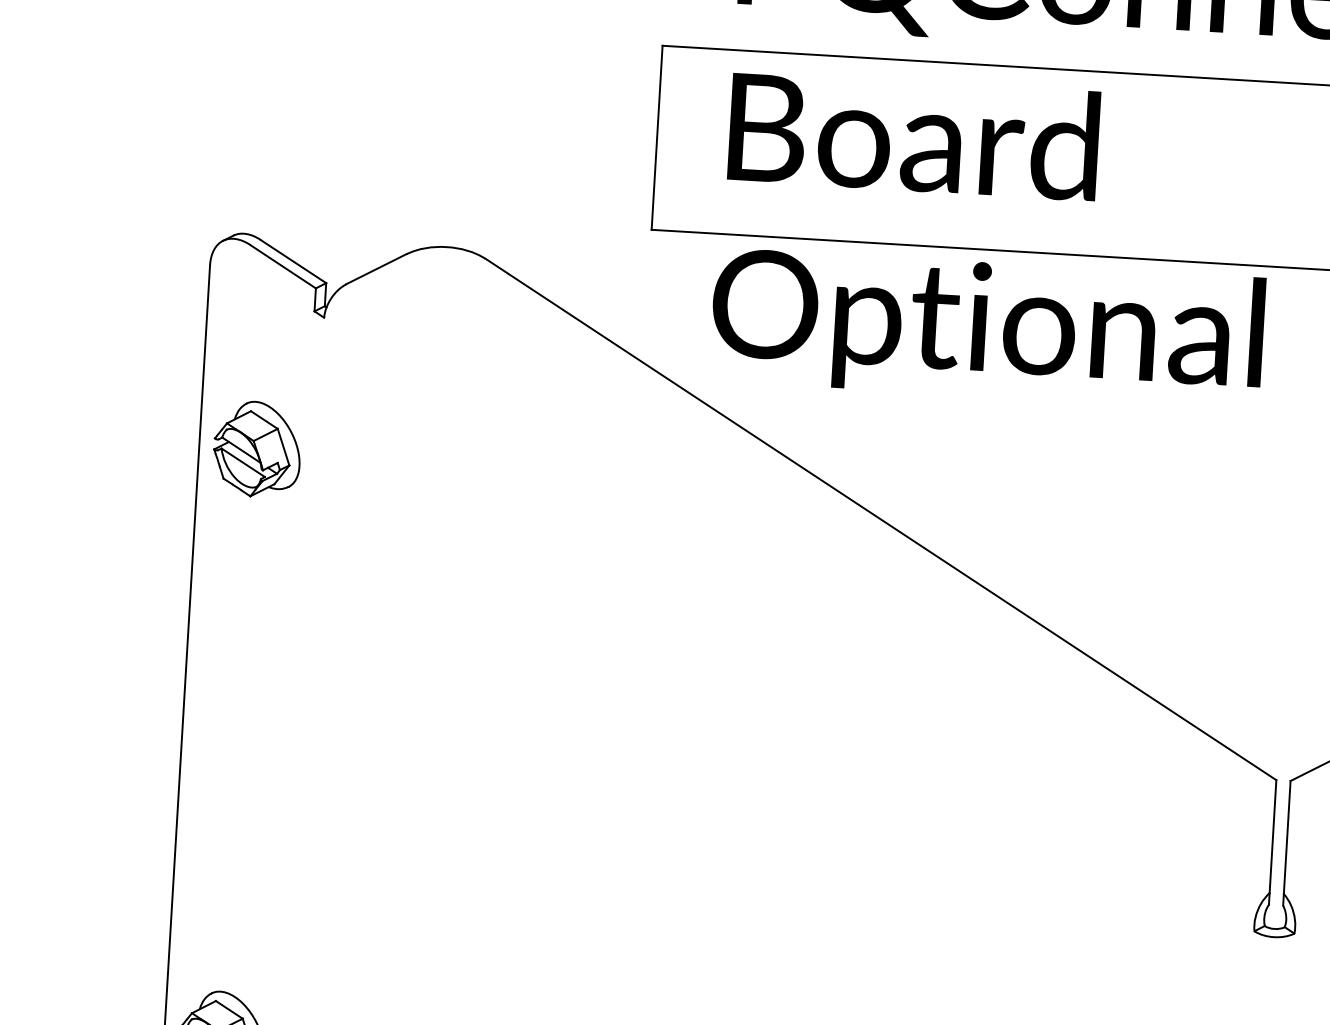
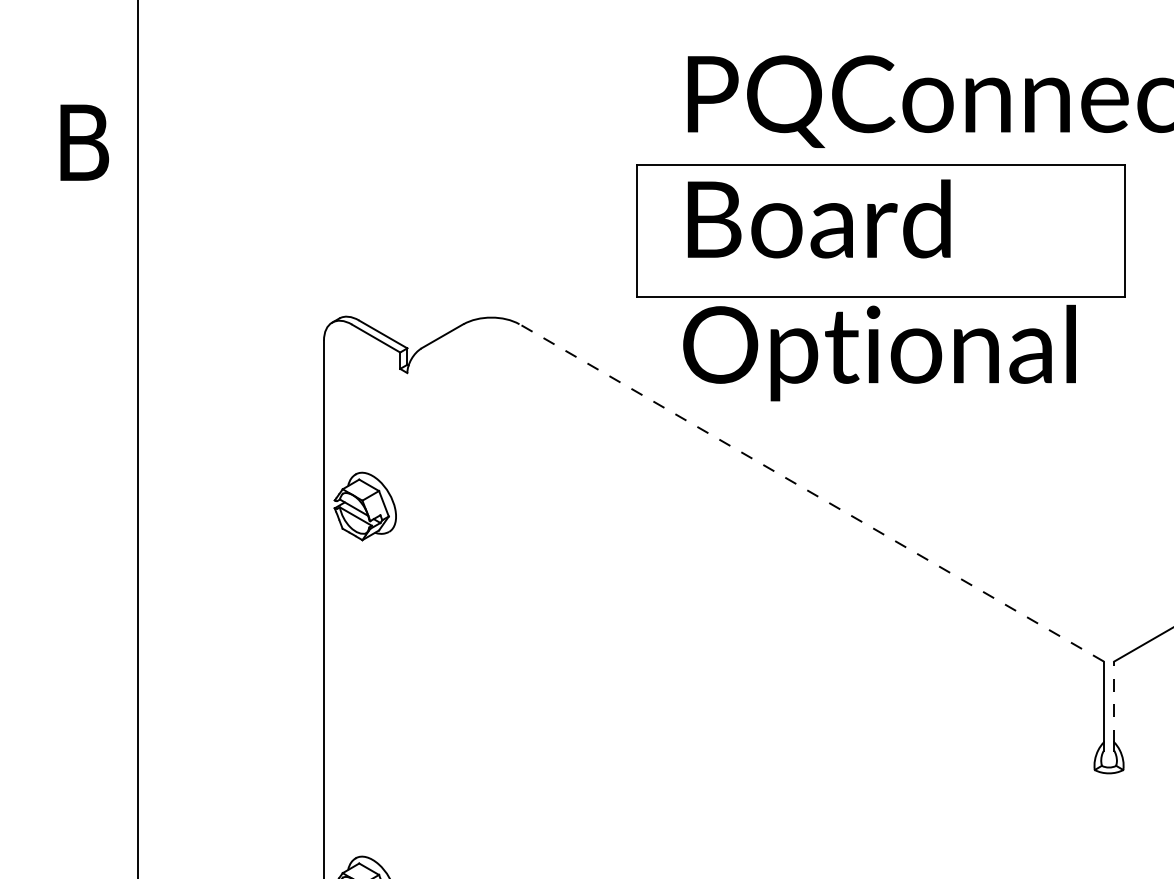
part: (256, 449) -> (364, 506), moved
line: (880, 518) -> (811, 492), solid -> dashed
line: (1287, 836) -> (1114, 701), solid -> dashed

